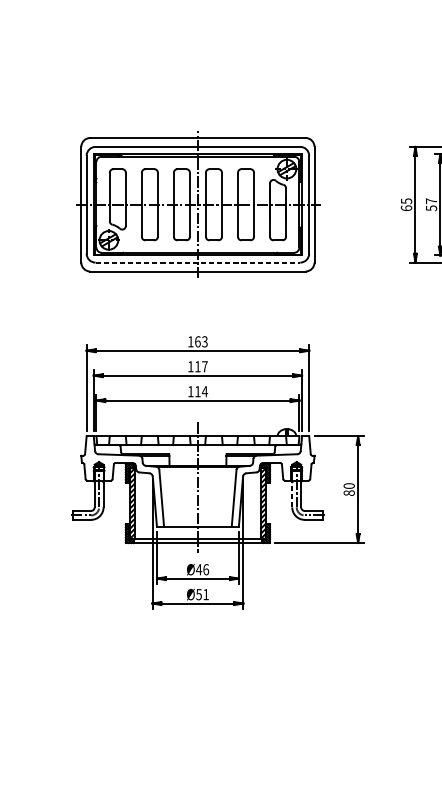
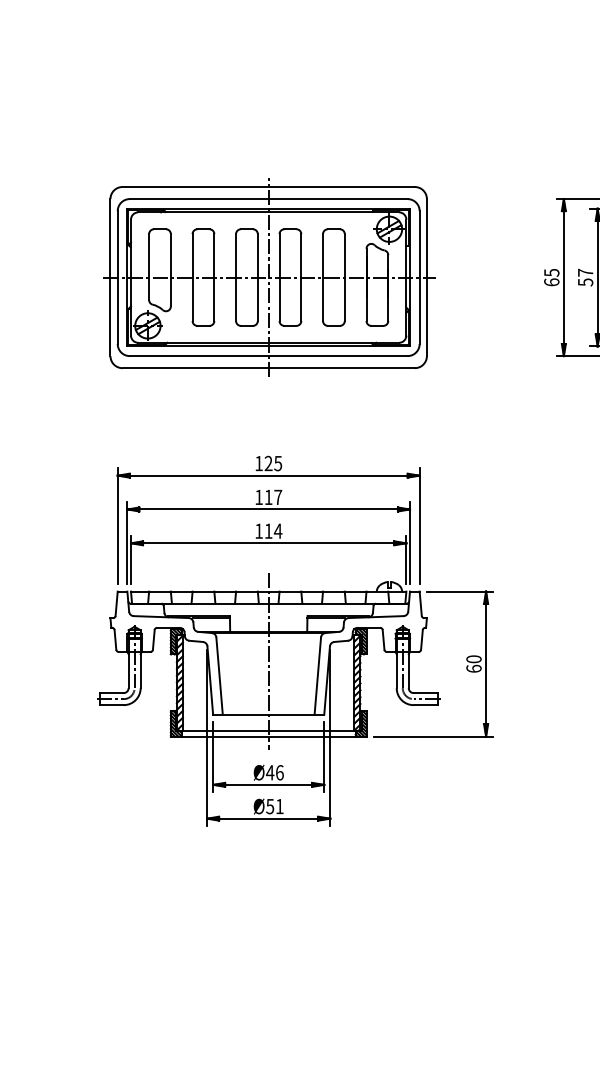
line: (197, 262) -> (268, 356), dashed -> solid
text: (201, 341) -> (273, 463), 163 -> 125
text: (348, 492) -> (473, 668), 80 -> 60
line: (292, 493) -> (396, 669), dashed -> solid

